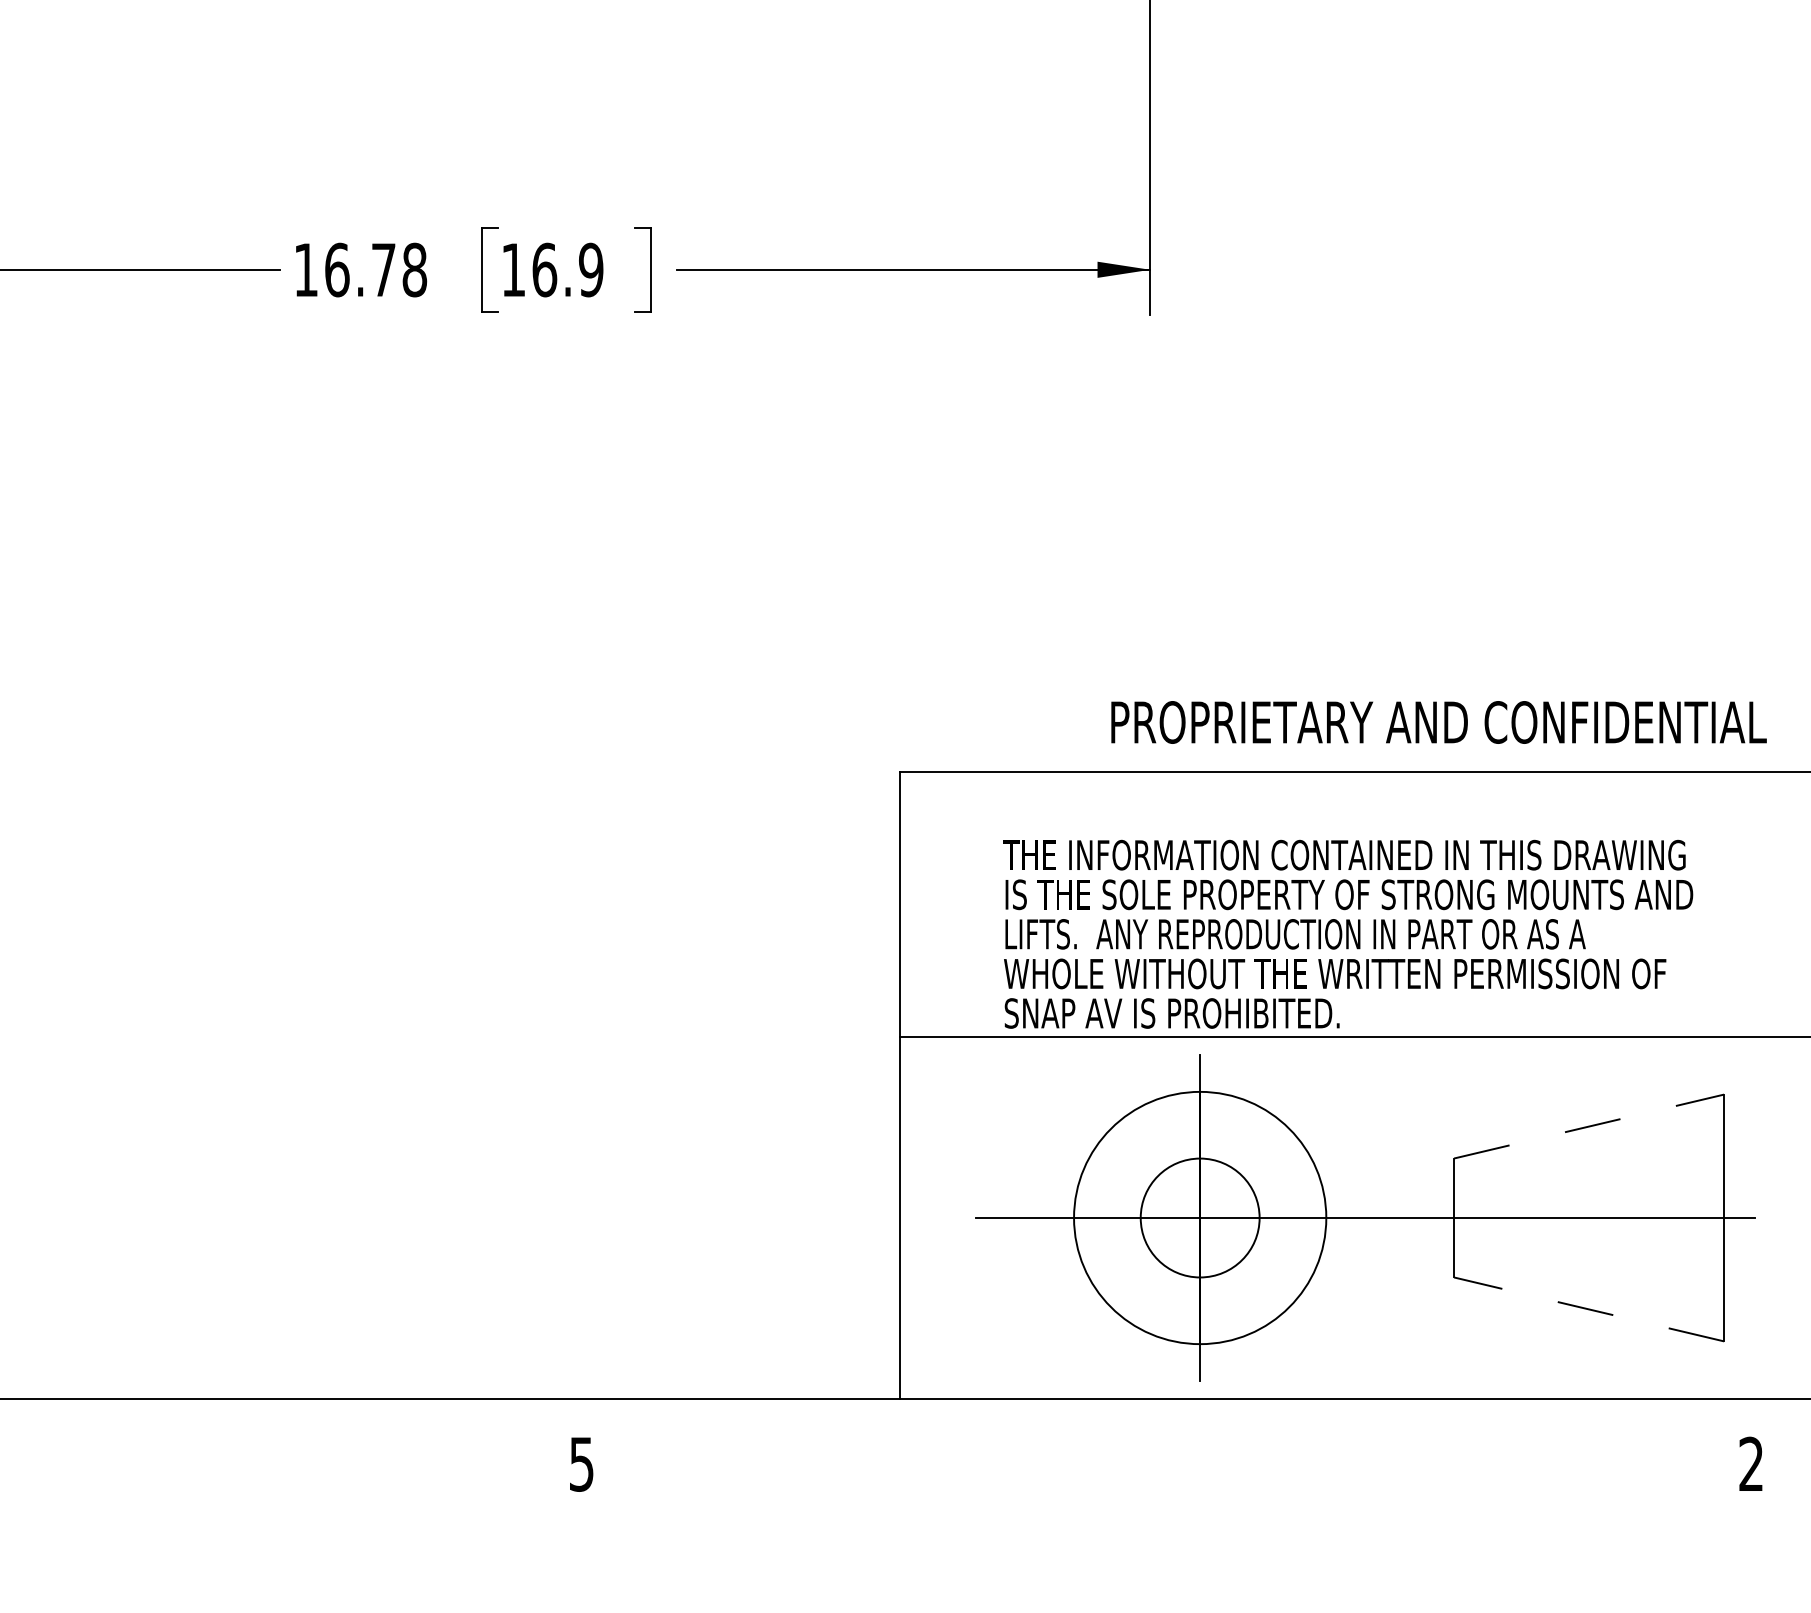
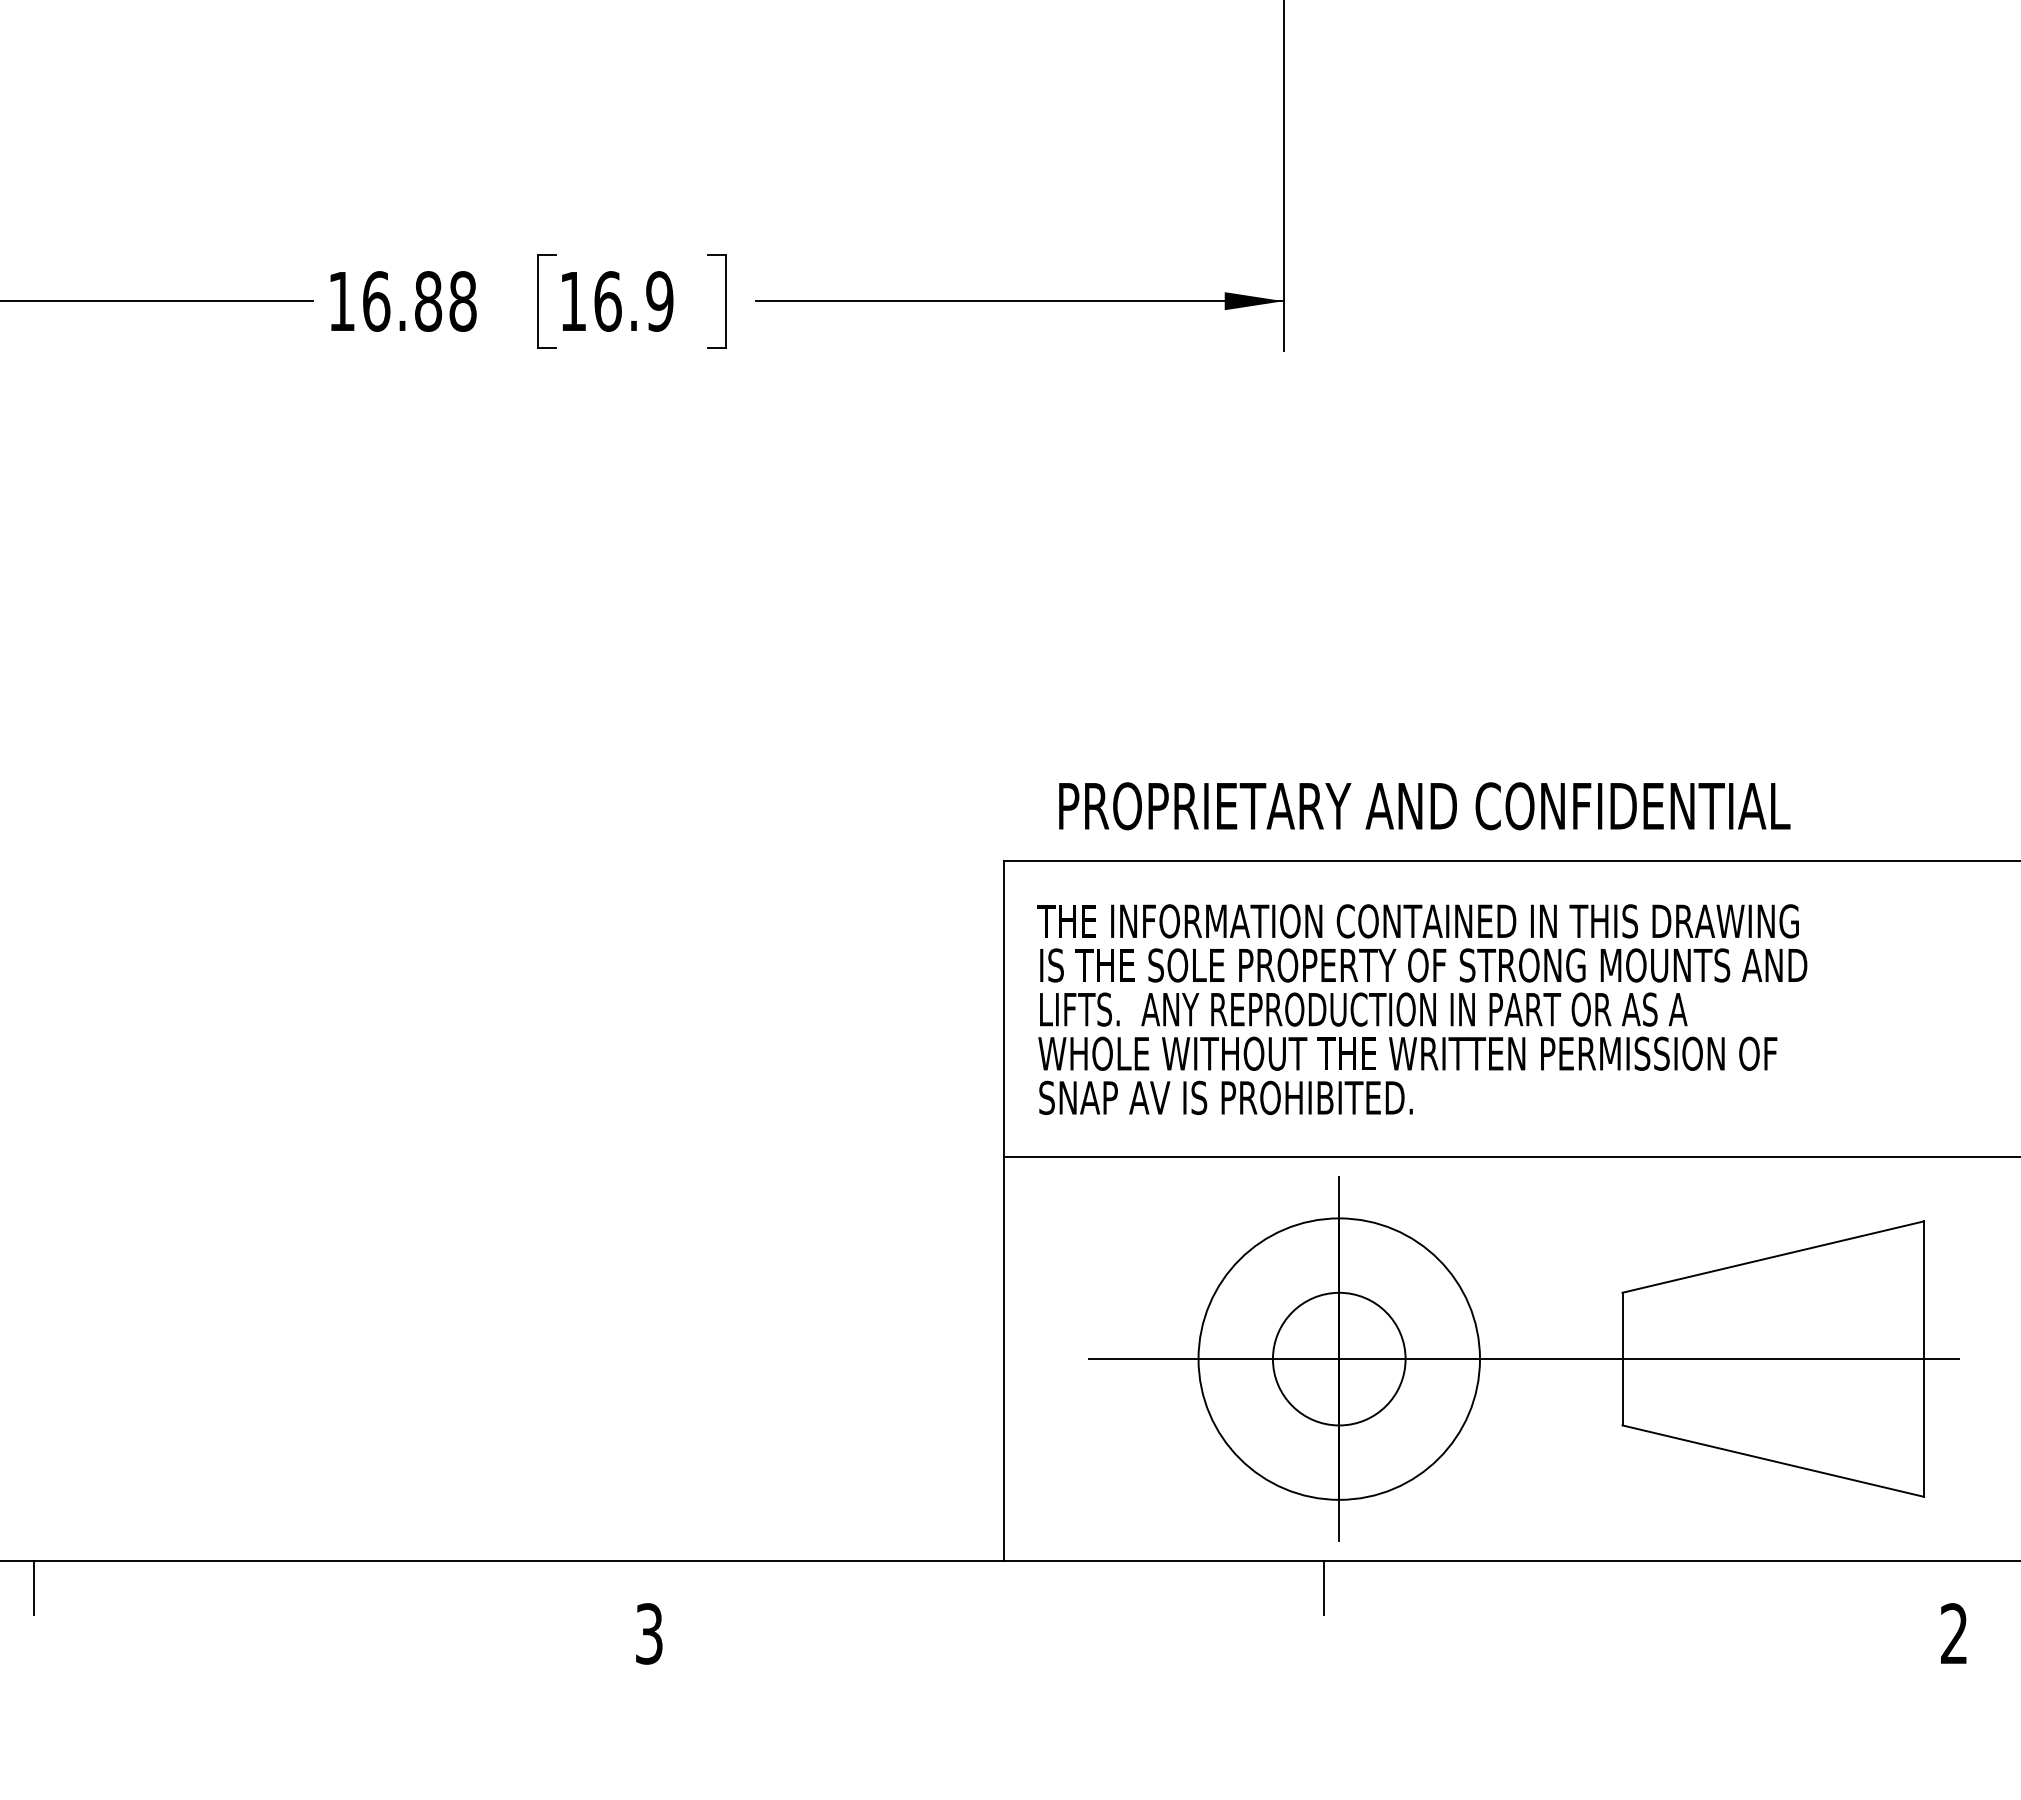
text: (383, 270) -> (428, 301), 16.78 -> 16.88
text: (1438, 722) -> (1424, 806), moved
text: (1348, 934) -> (1422, 1009), moved
line: (1589, 1126) -> (1773, 1257), dashed -> solid
line: (1589, 1309) -> (1773, 1461), dashed -> solid
line: (30, 1423) -> (34, 1588), added
line: (1186, 1423) -> (1323, 1588), added
text: (581, 1463) -> (649, 1633), 5 -> 3

